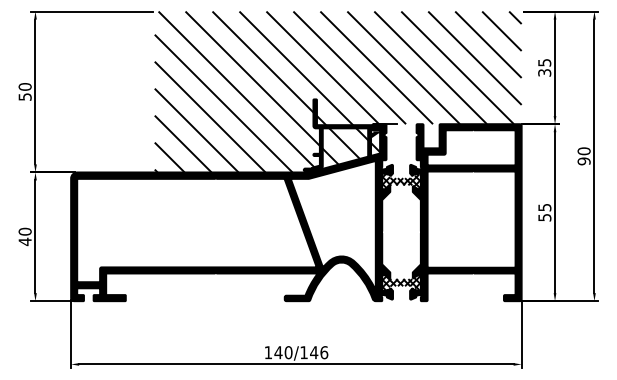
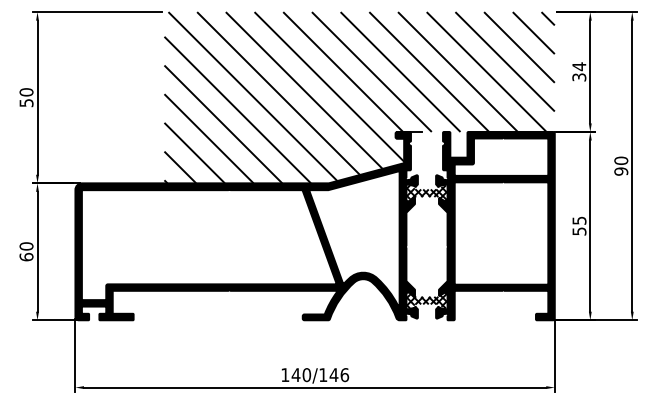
text: (544, 62) -> (579, 66), 35 -> 34
fill: (341, 135) -> (363, 144), removed
text: (24, 242) -> (25, 257), 40 -> 60

